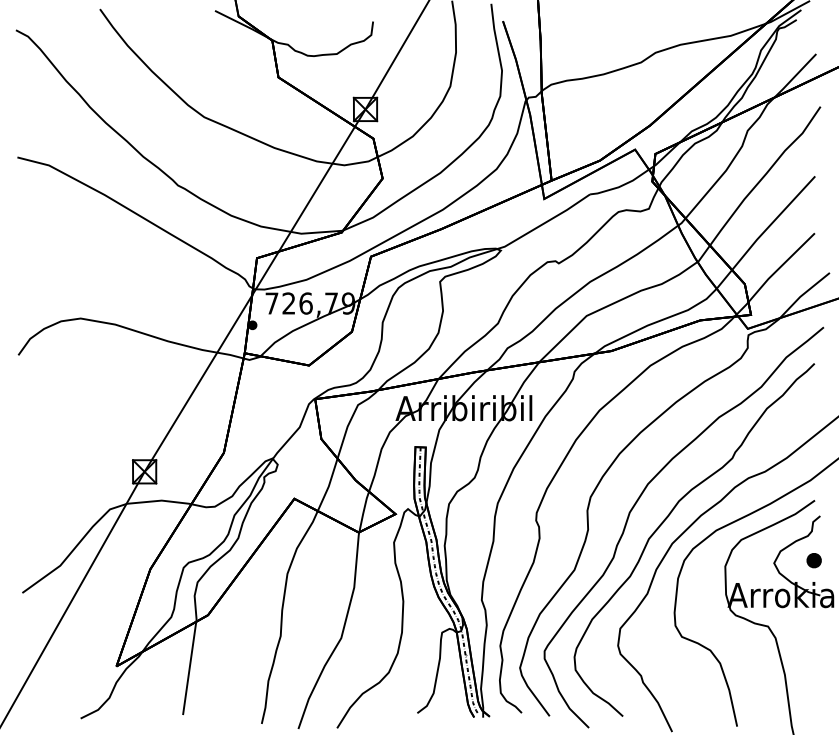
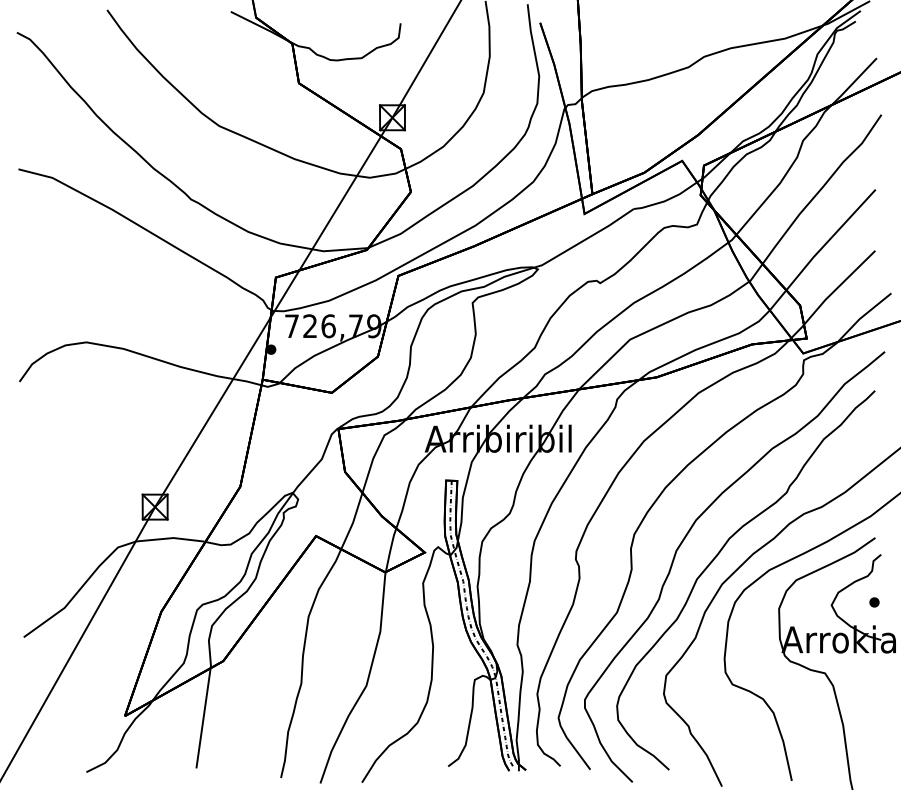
part: (813, 560) -> (873, 602), size x0.62

